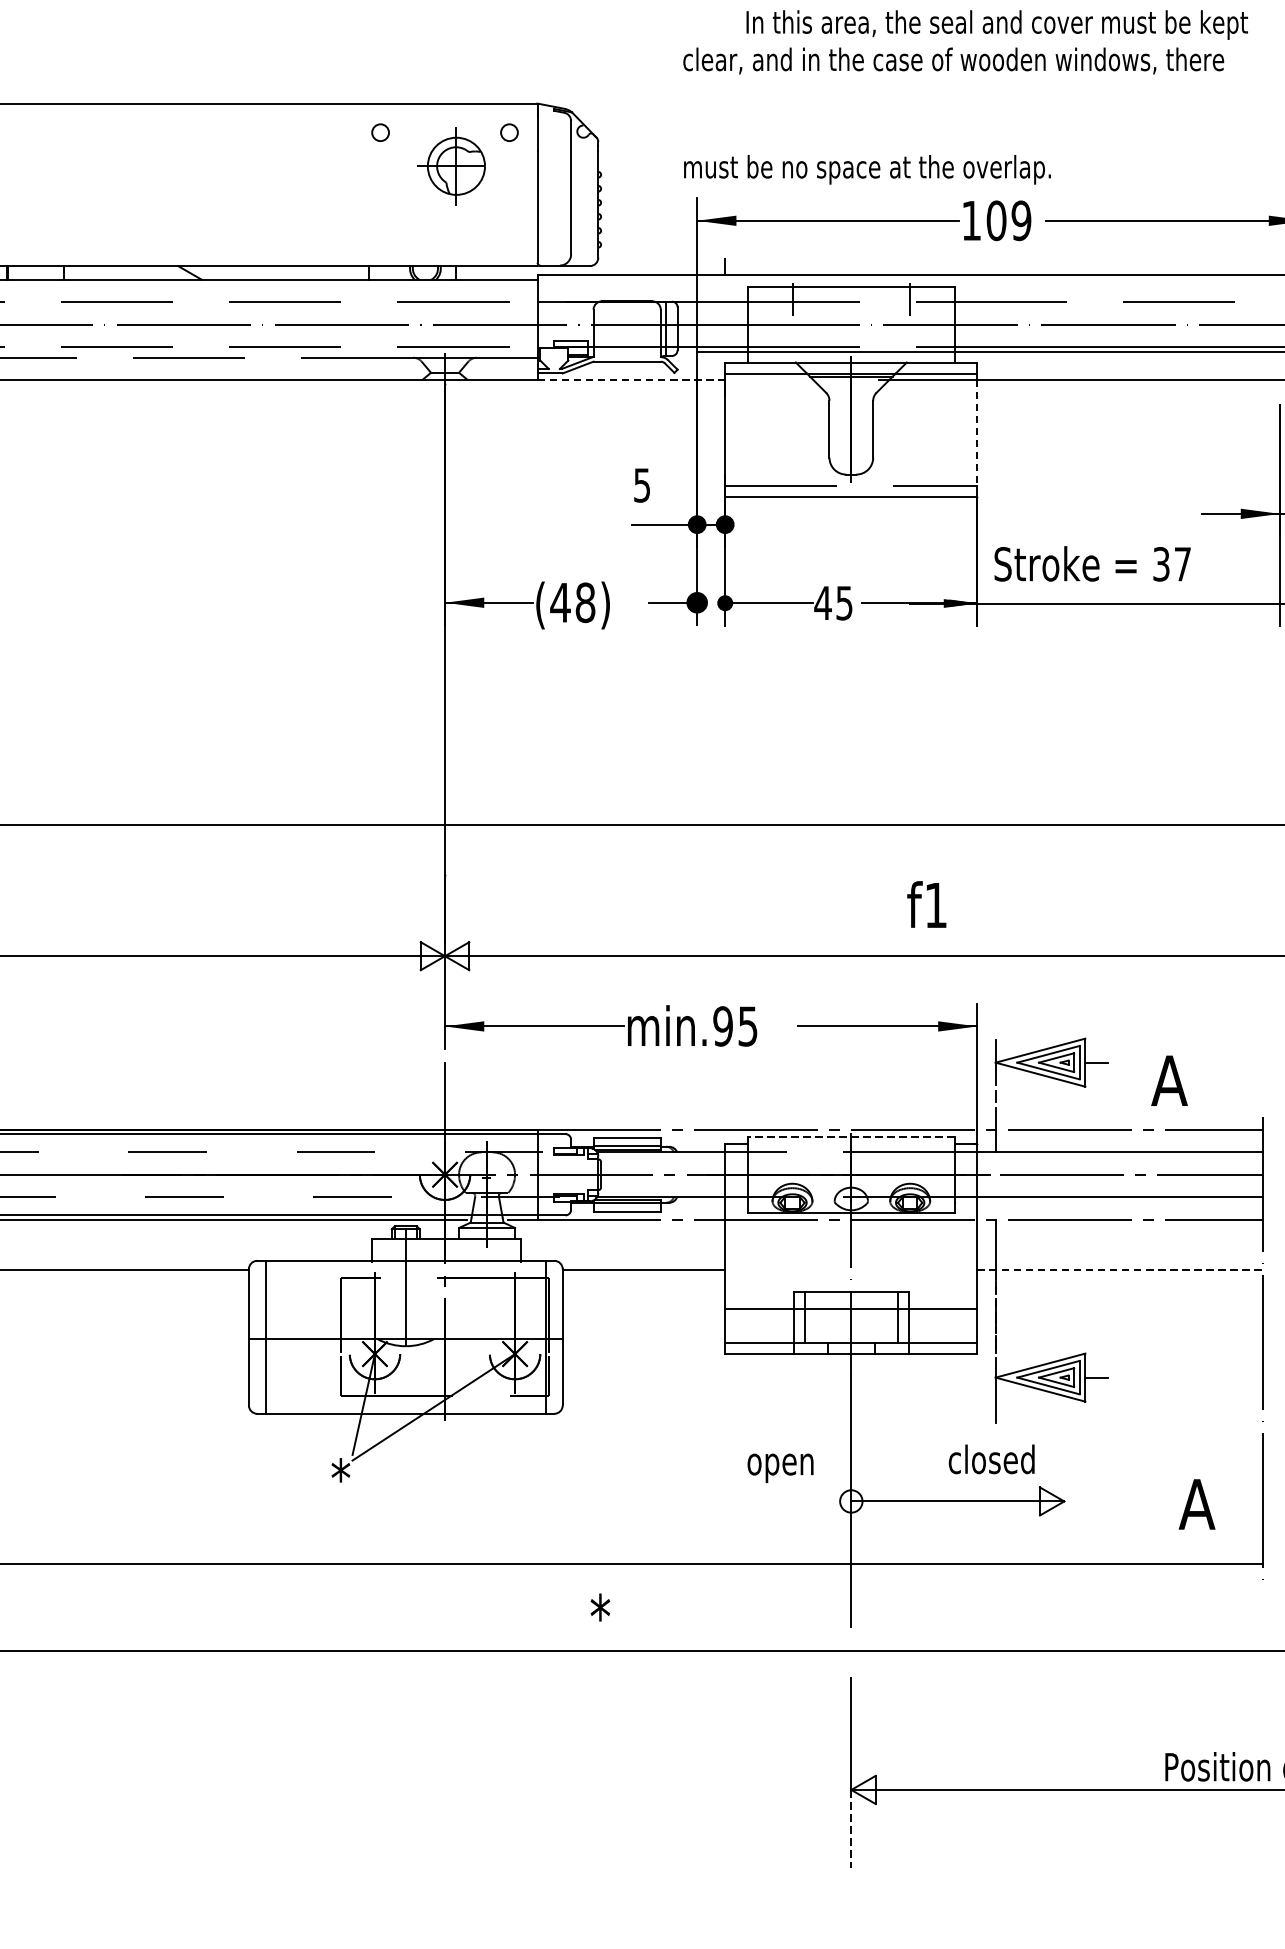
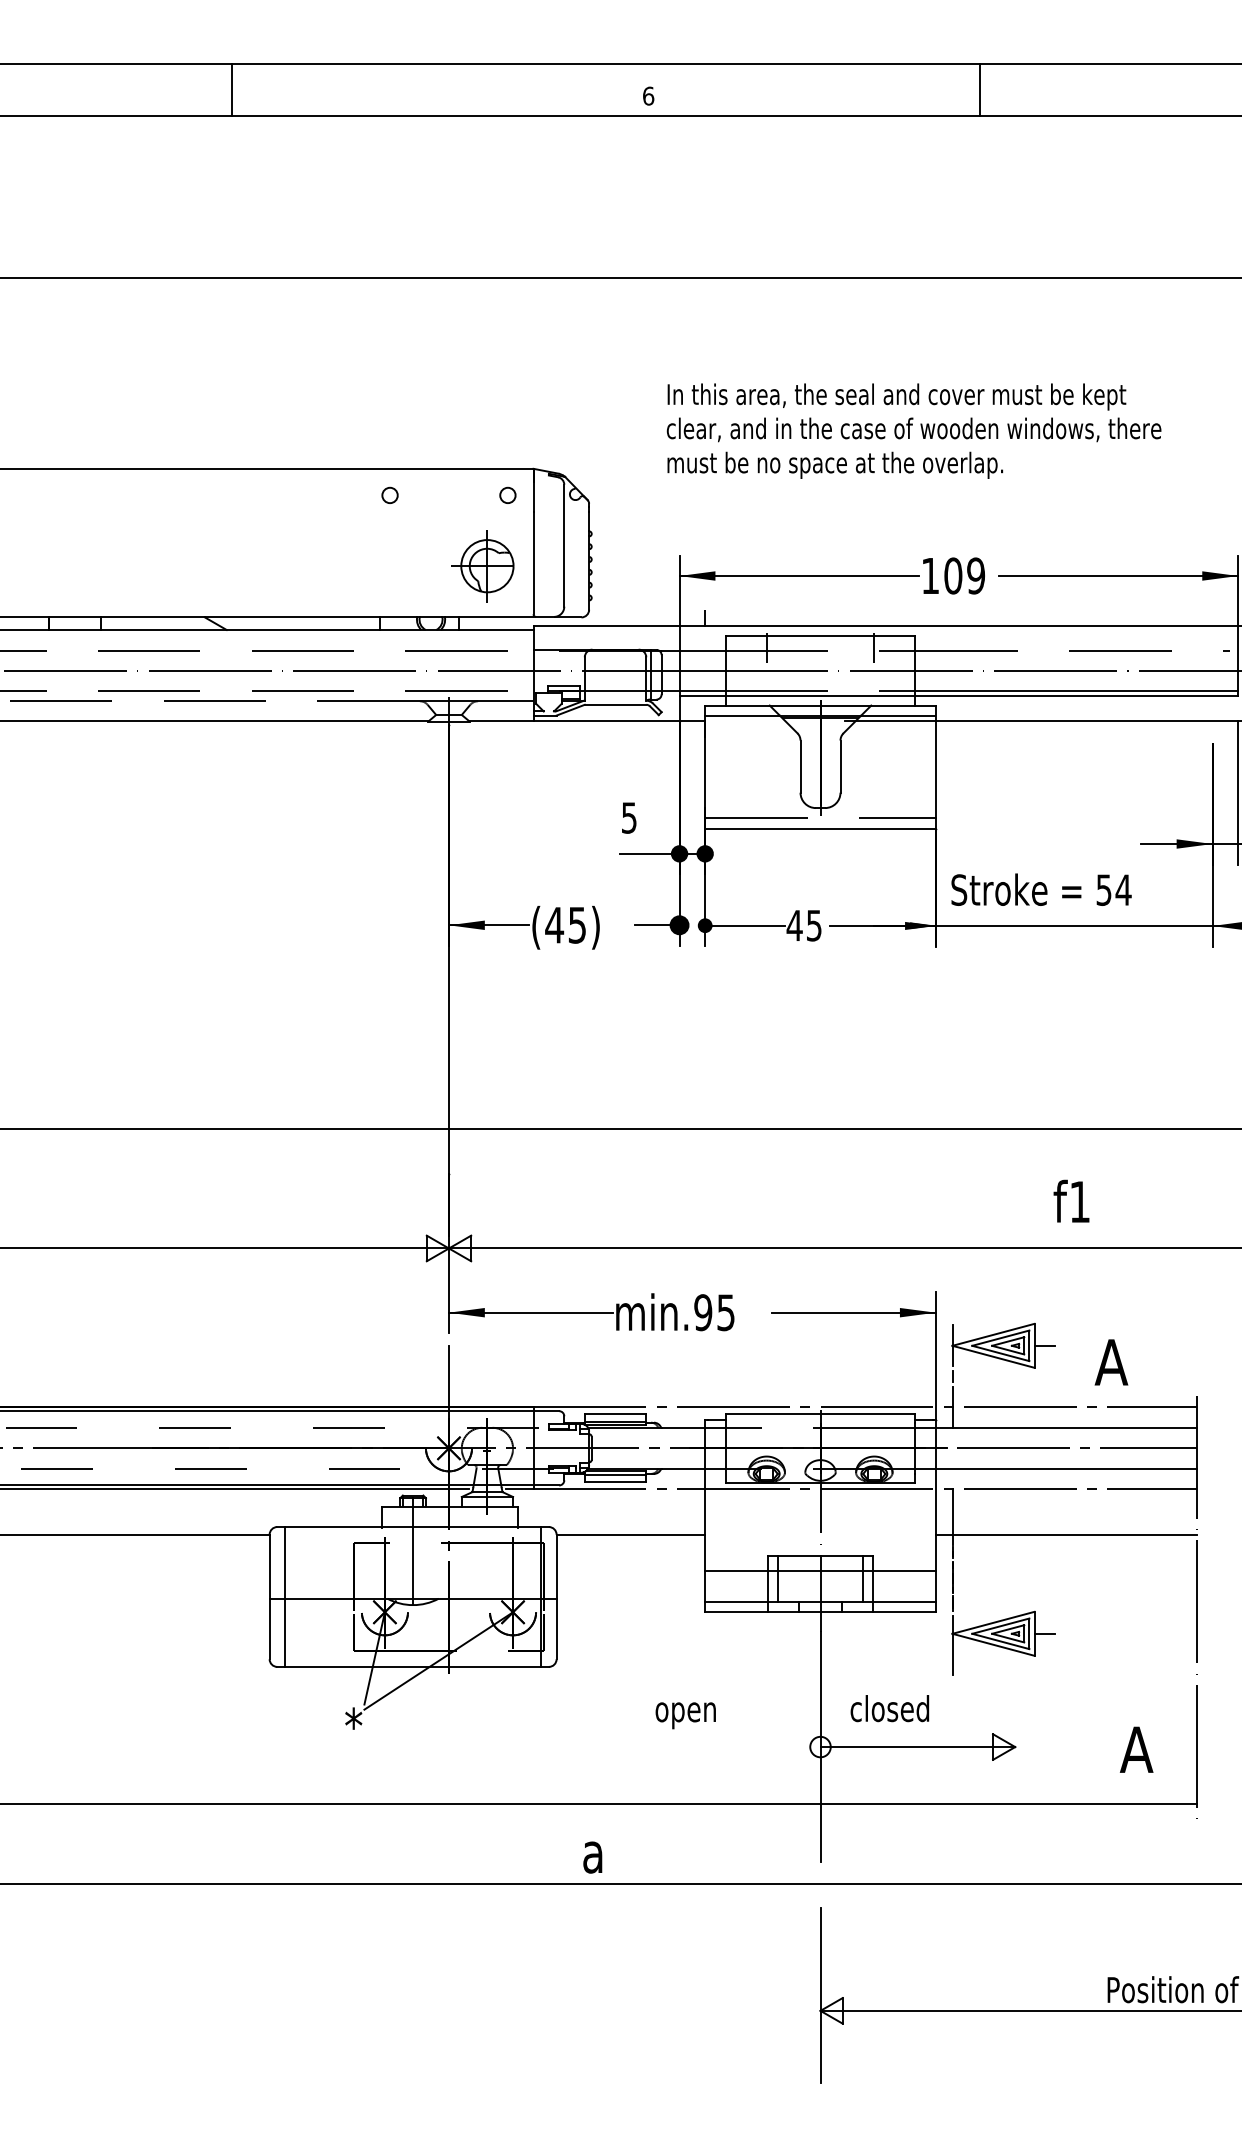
text: (996, 24) -> (896, 396), moved
part: (451, 166) -> (482, 566), moved
text: (866, 168) -> (834, 464), moved
line: (631, 379) -> (619, 721), dashed -> solid
line: (977, 432) -> (935, 769), dashed -> solid
text: (1172, 563) -> (1114, 889), 37 -> 54
text: (585, 601) -> (577, 924), (48) -> (45)
text: (926, 903) -> (1071, 1200), moved
line: (851, 1136) -> (820, 1413), dashed -> solid
line: (1120, 1270) -> (1066, 1535), dashed -> solid
text: (991, 1459) -> (889, 1708), moved
text: (780, 1468) -> (685, 1715), moved
text: (601, 1616) -> (592, 1852), * -> a
line: (851, 1828) -> (820, 2046), dashed -> solid

